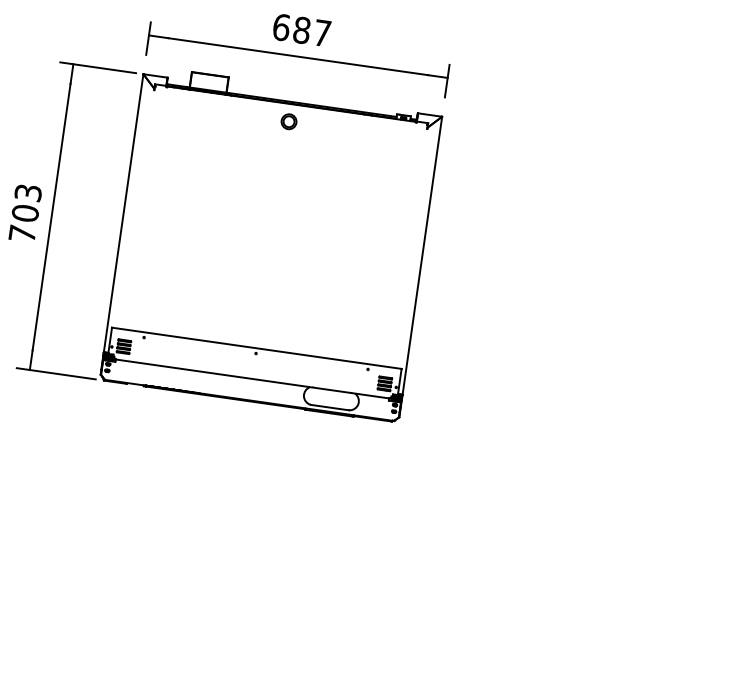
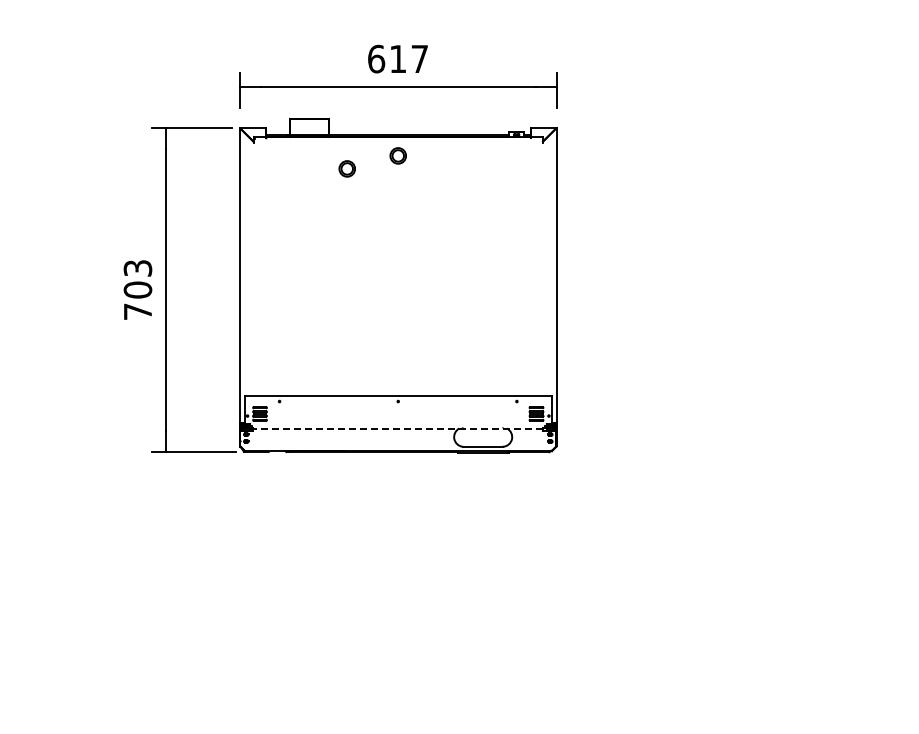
text: (301, 29) -> (397, 58), 687 -> 617
part: (238, 126) -> (346, 168), added
line: (251, 378) -> (397, 428), solid -> dashed

